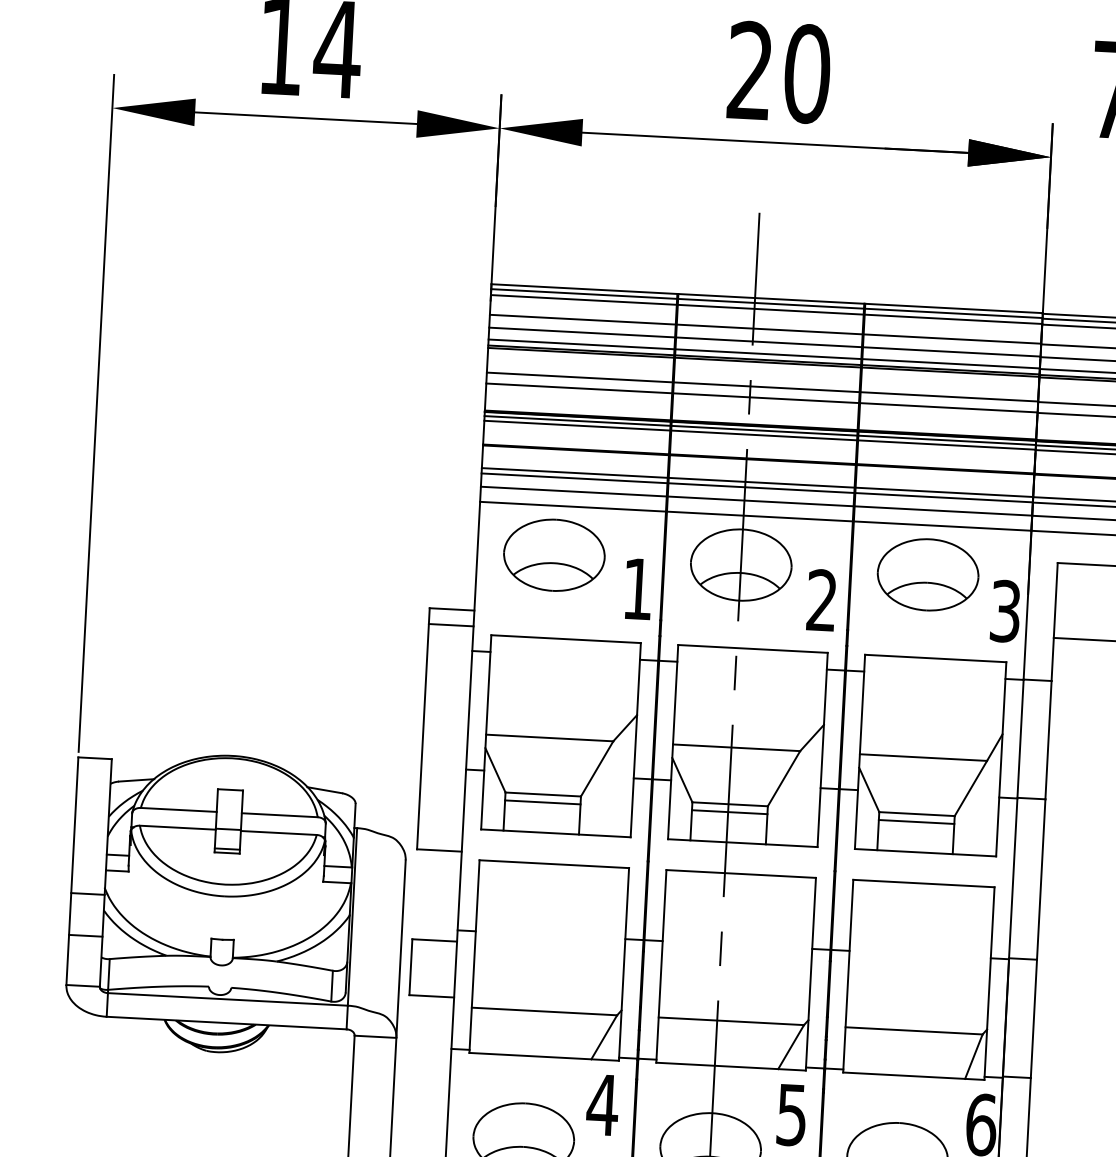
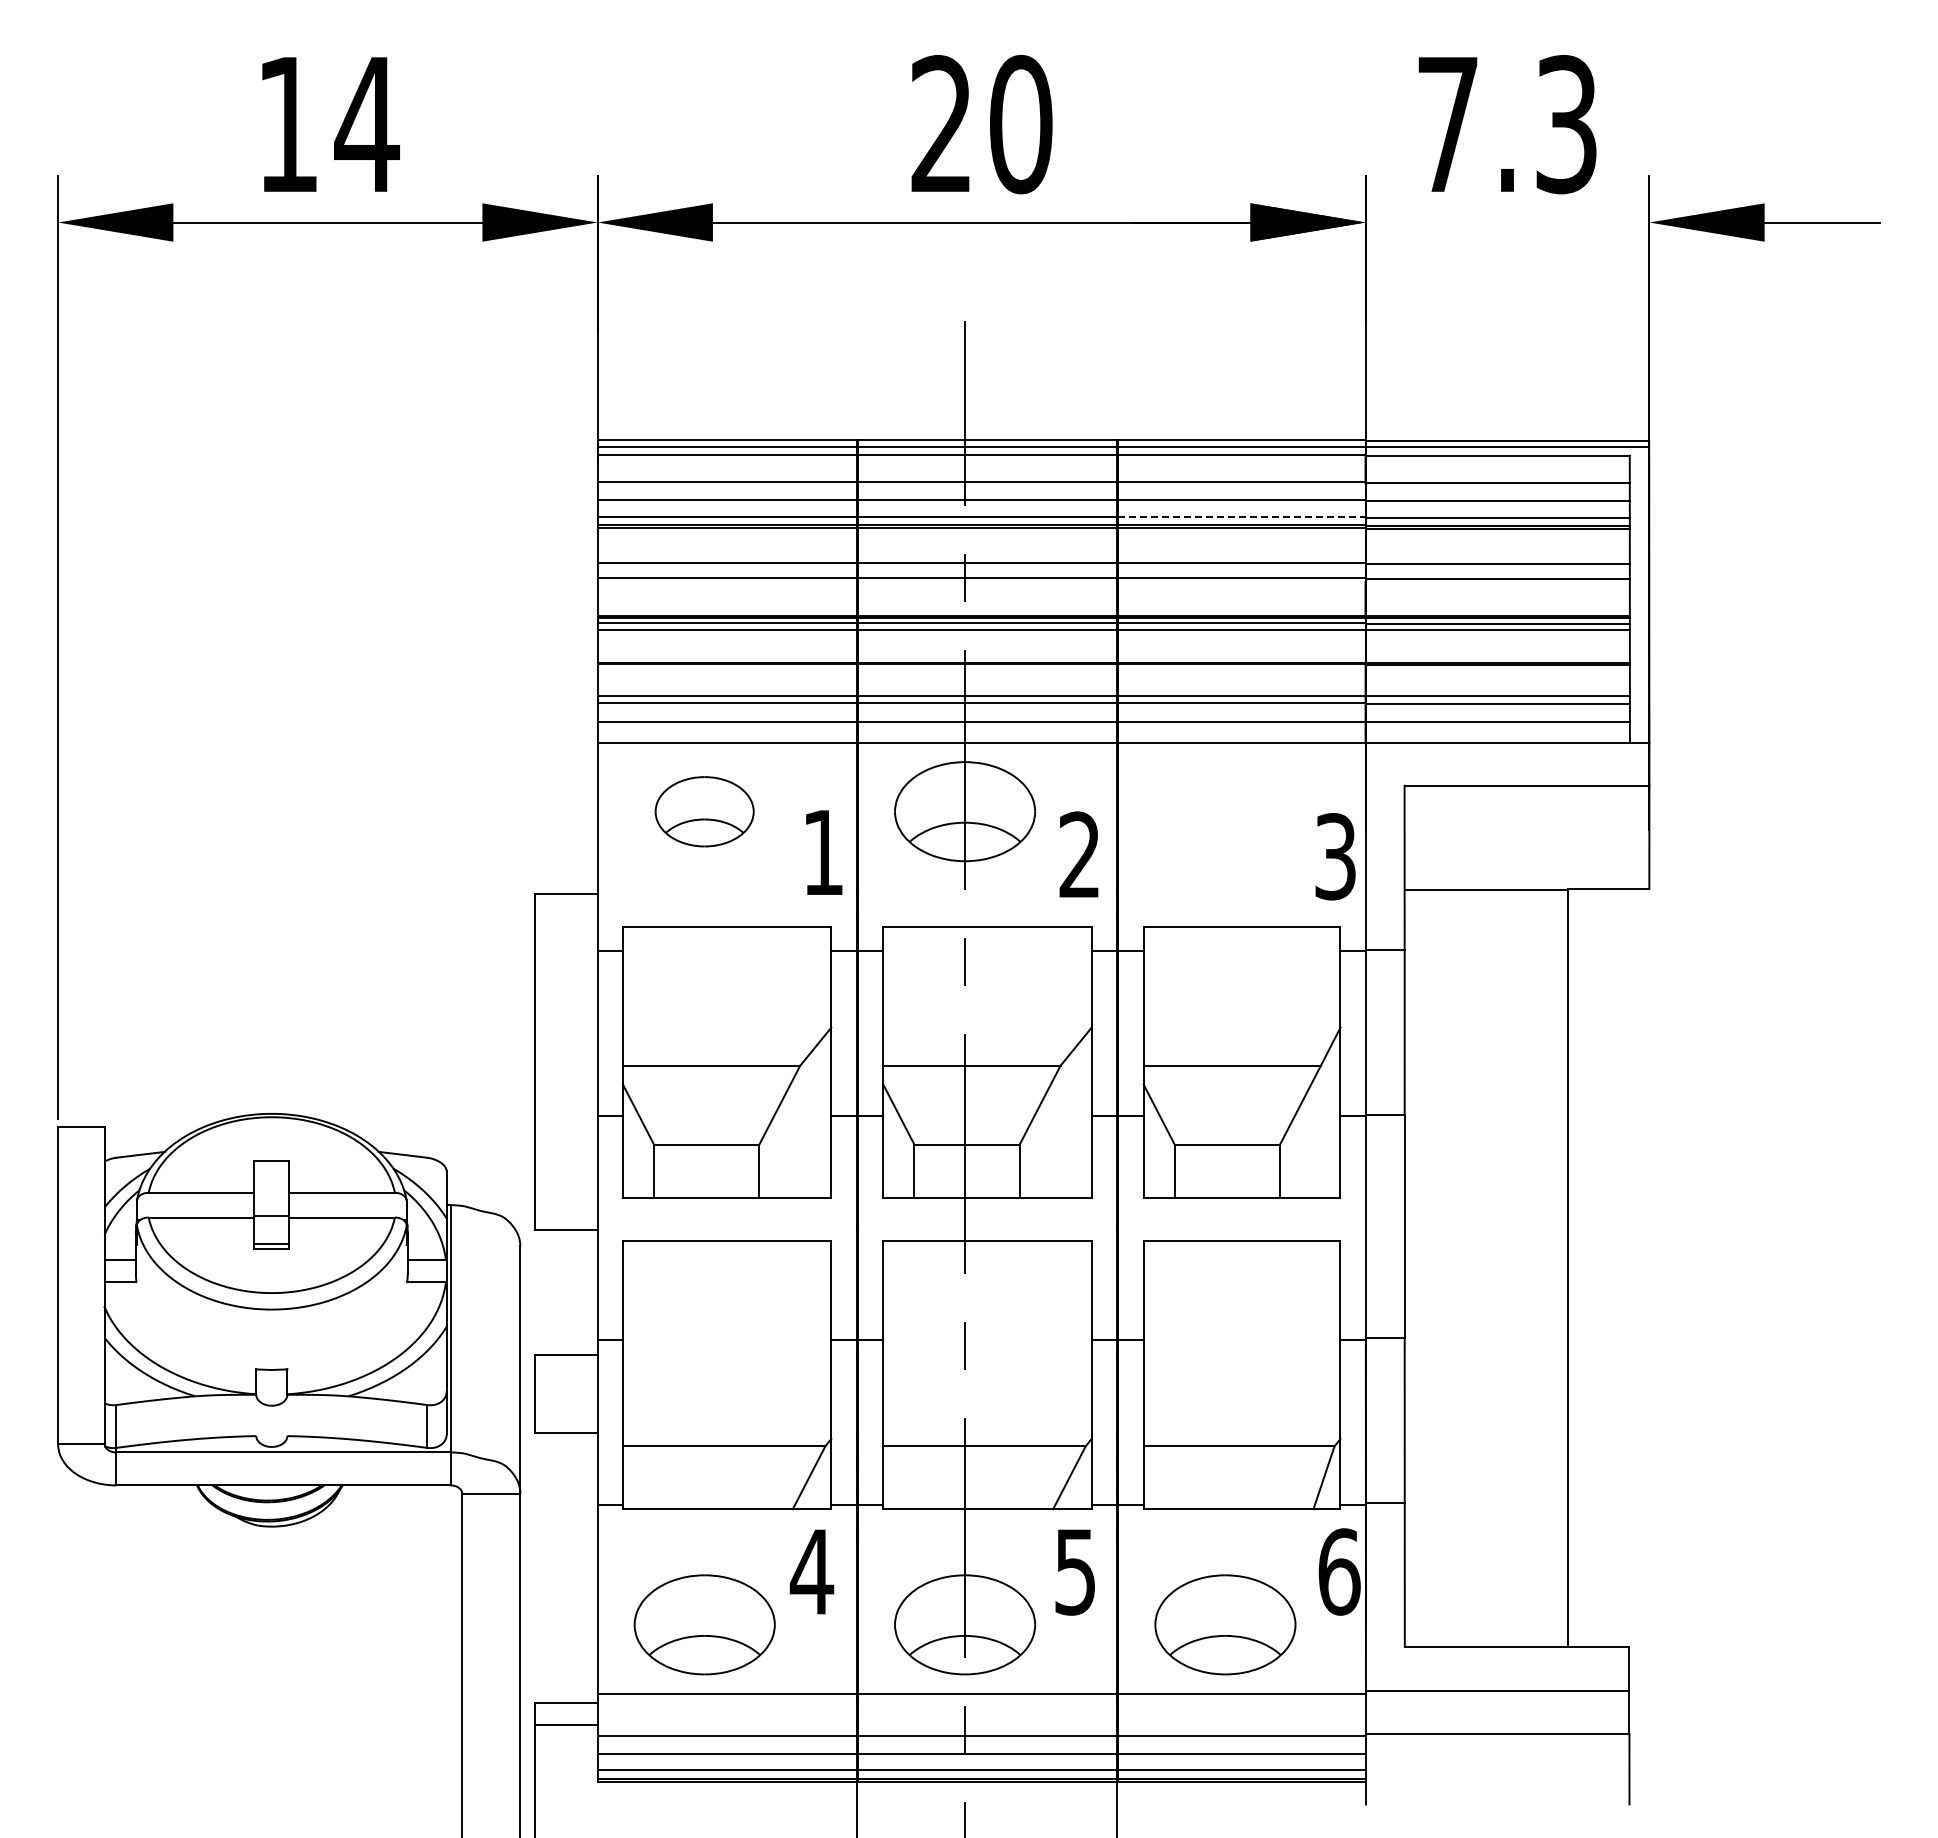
line: (951, 363) -> (1242, 516), solid -> dashed
part: (554, 555) -> (704, 811), size x0.7
part: (928, 574) -> (1225, 811), removed
line: (451, 625) -> (566, 916), removed
line: (542, 802) -> (706, 1155), removed
line: (729, 811) -> (966, 1155), removed
line: (915, 821) -> (1226, 1155), removed
line: (88, 894) -> (81, 1316), removed
line: (85, 935) -> (81, 1374), removed

